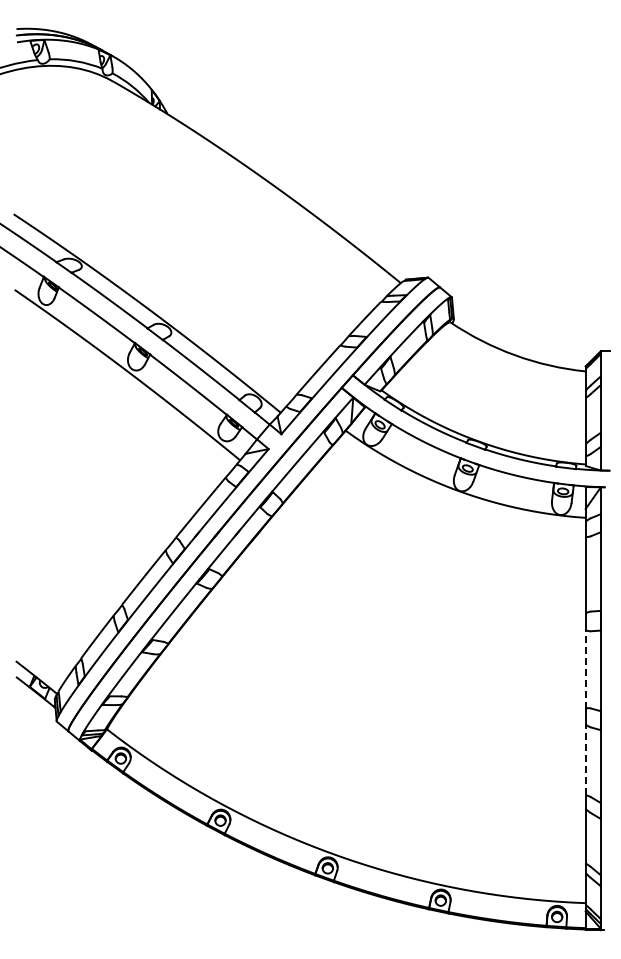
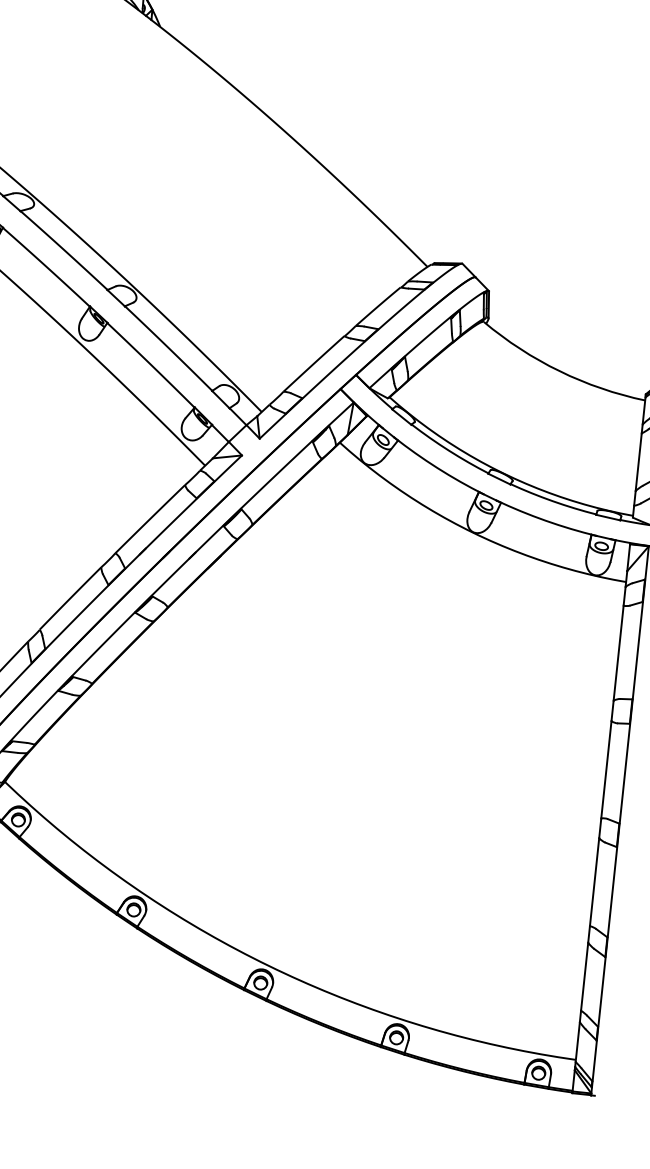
line: (585, 668) -> (606, 768), dashed -> solid
line: (585, 759) -> (594, 881), dashed -> solid

